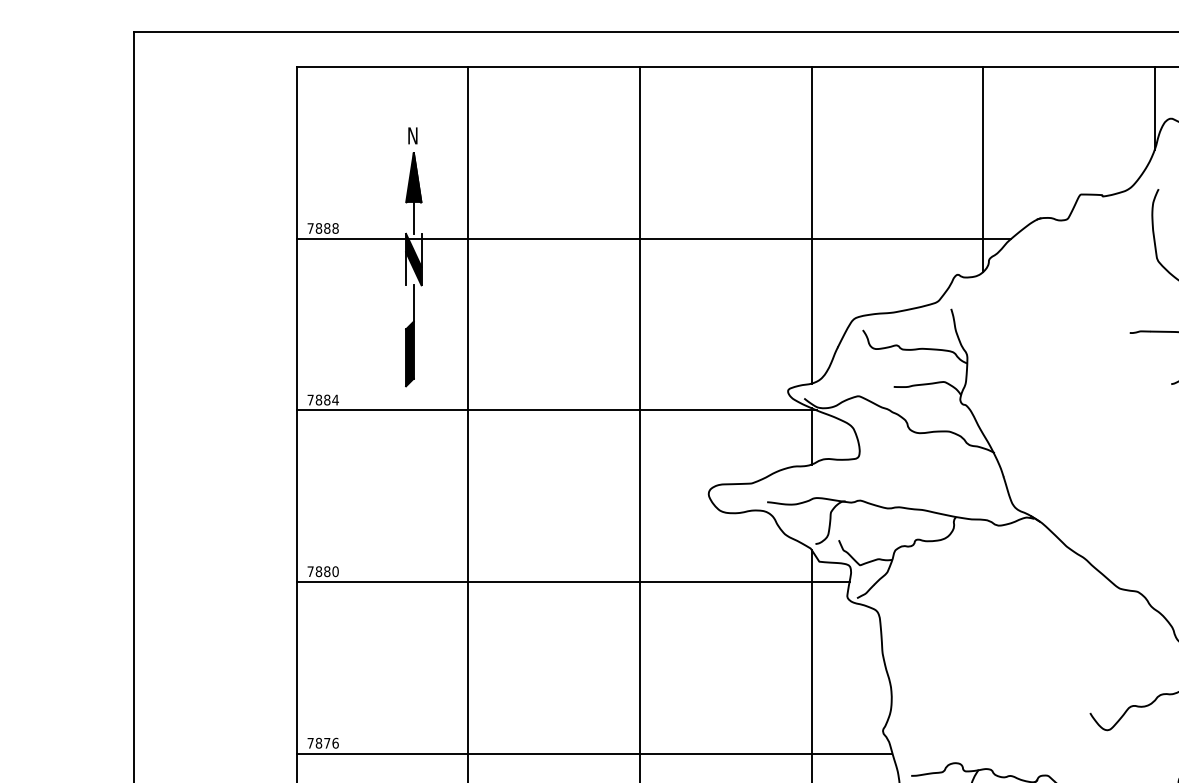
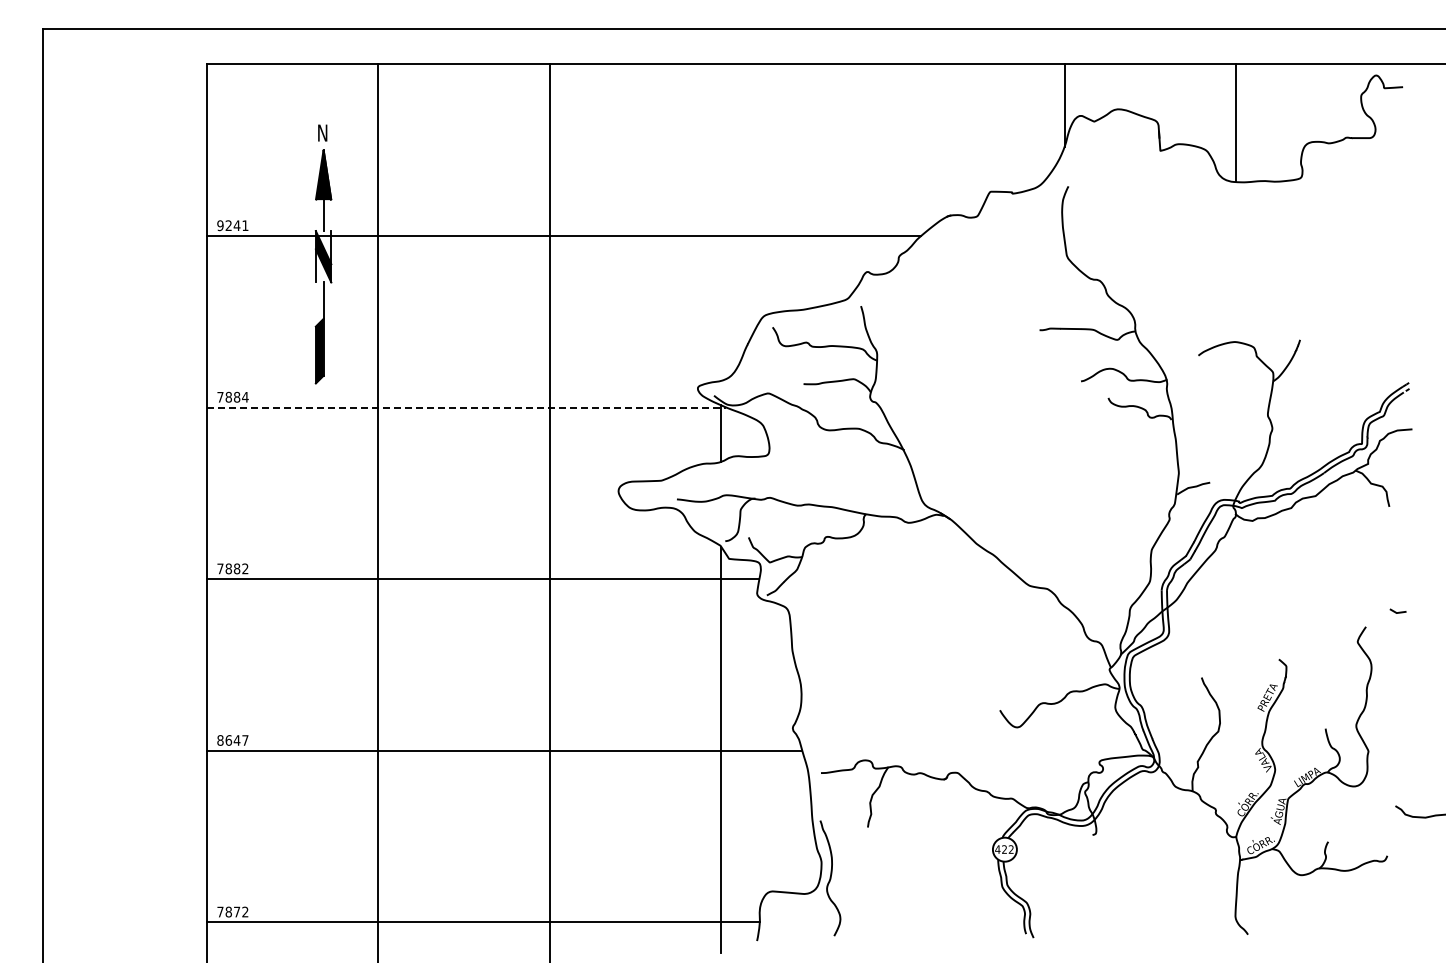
line: (983, 169) -> (893, 166), removed
line: (811, 225) -> (721, 222), removed
text: (322, 228) -> (232, 225), 7888 -> 9241
line: (556, 410) -> (466, 407), solid -> dashed
text: (335, 571) -> (245, 568), 7880 -> 7882
text: (322, 743) -> (232, 740), 7876 -> 8647

